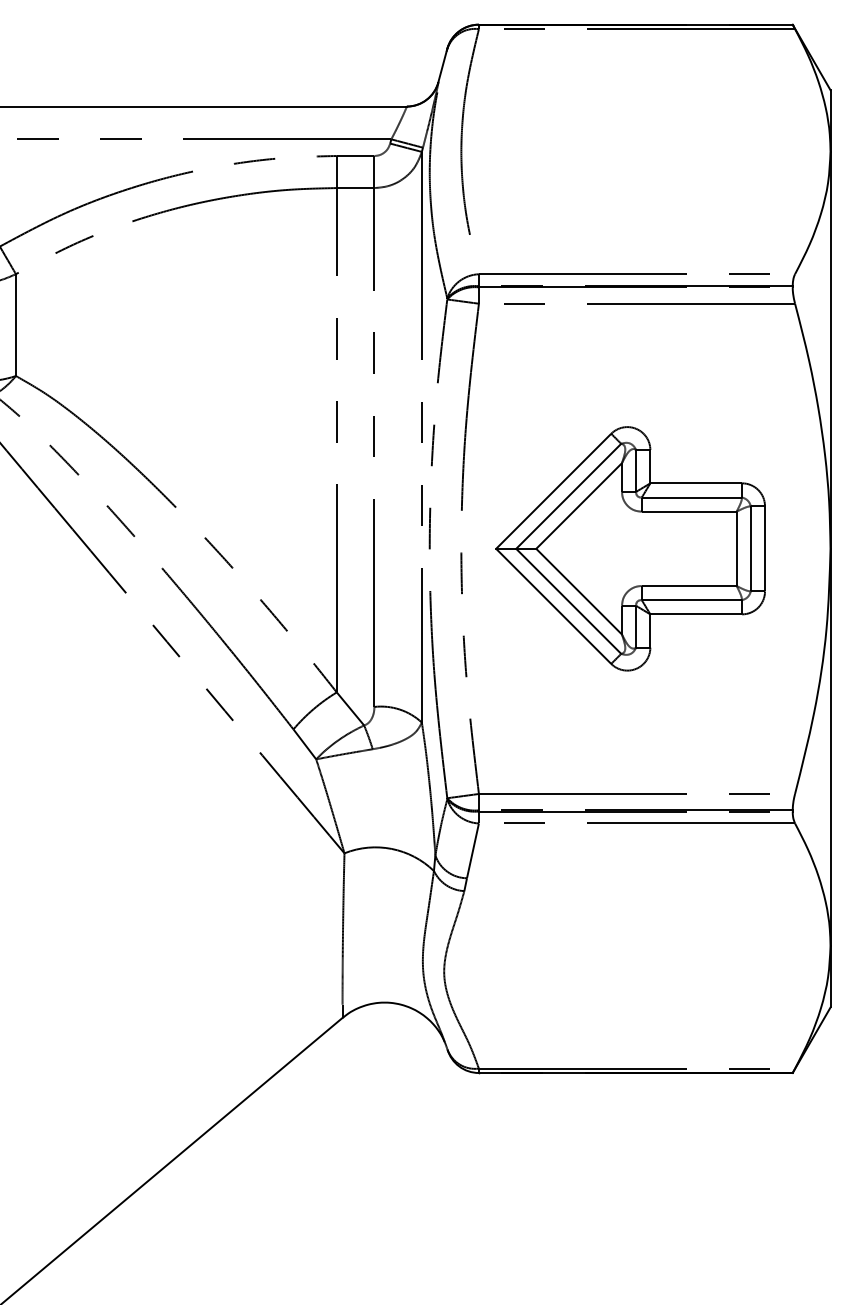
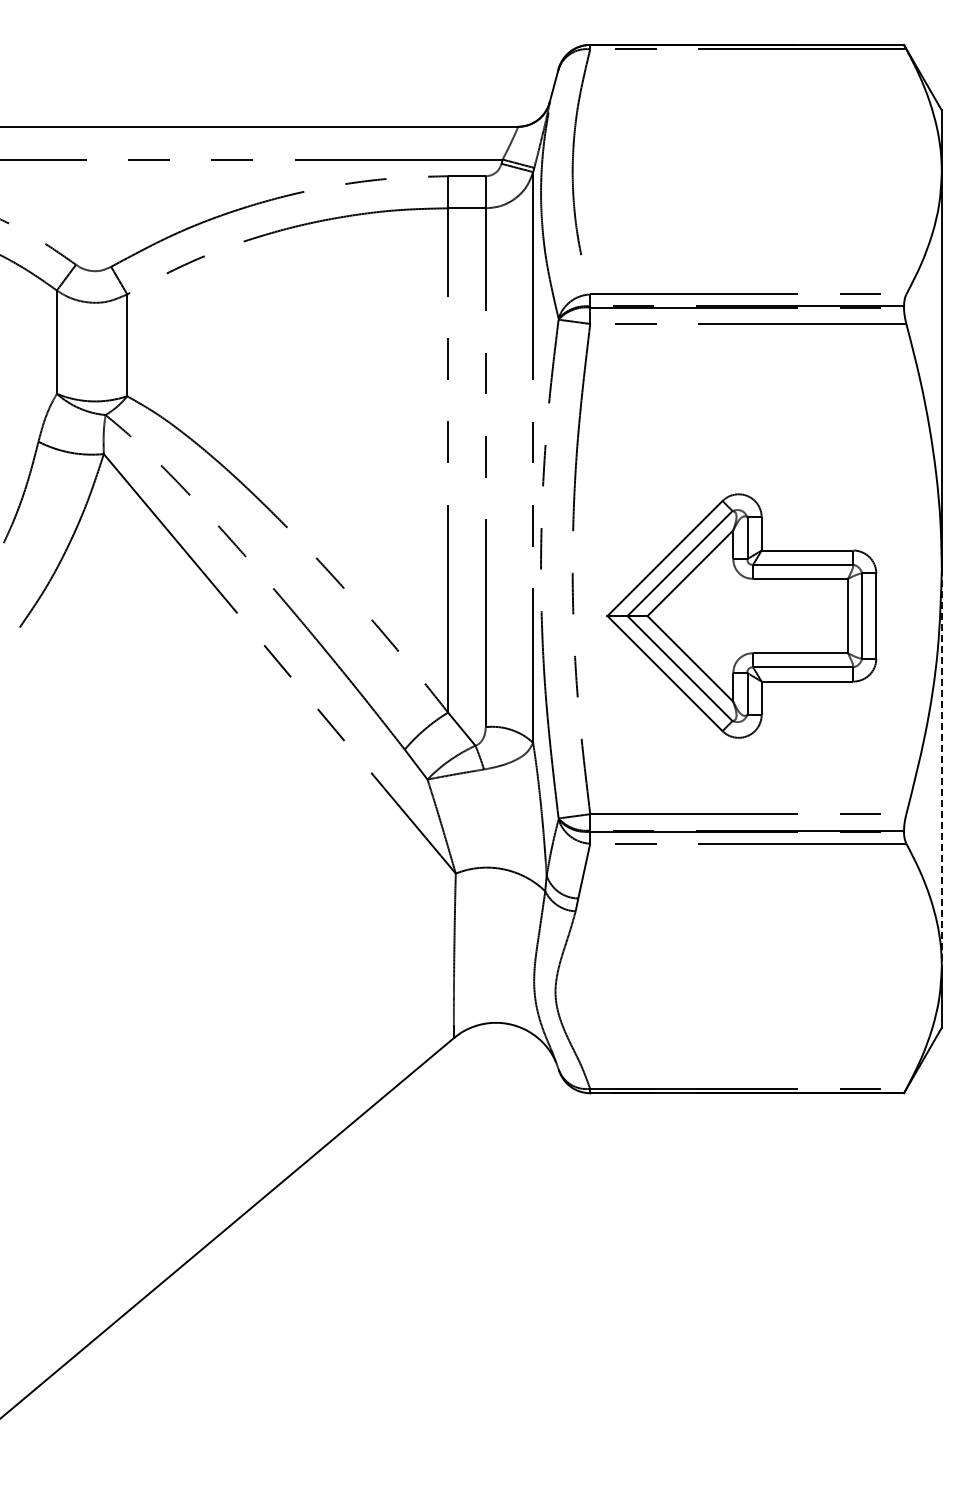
part: (630, 548) -> (741, 615), moved
line: (830, 747) -> (941, 767), solid -> dashed

